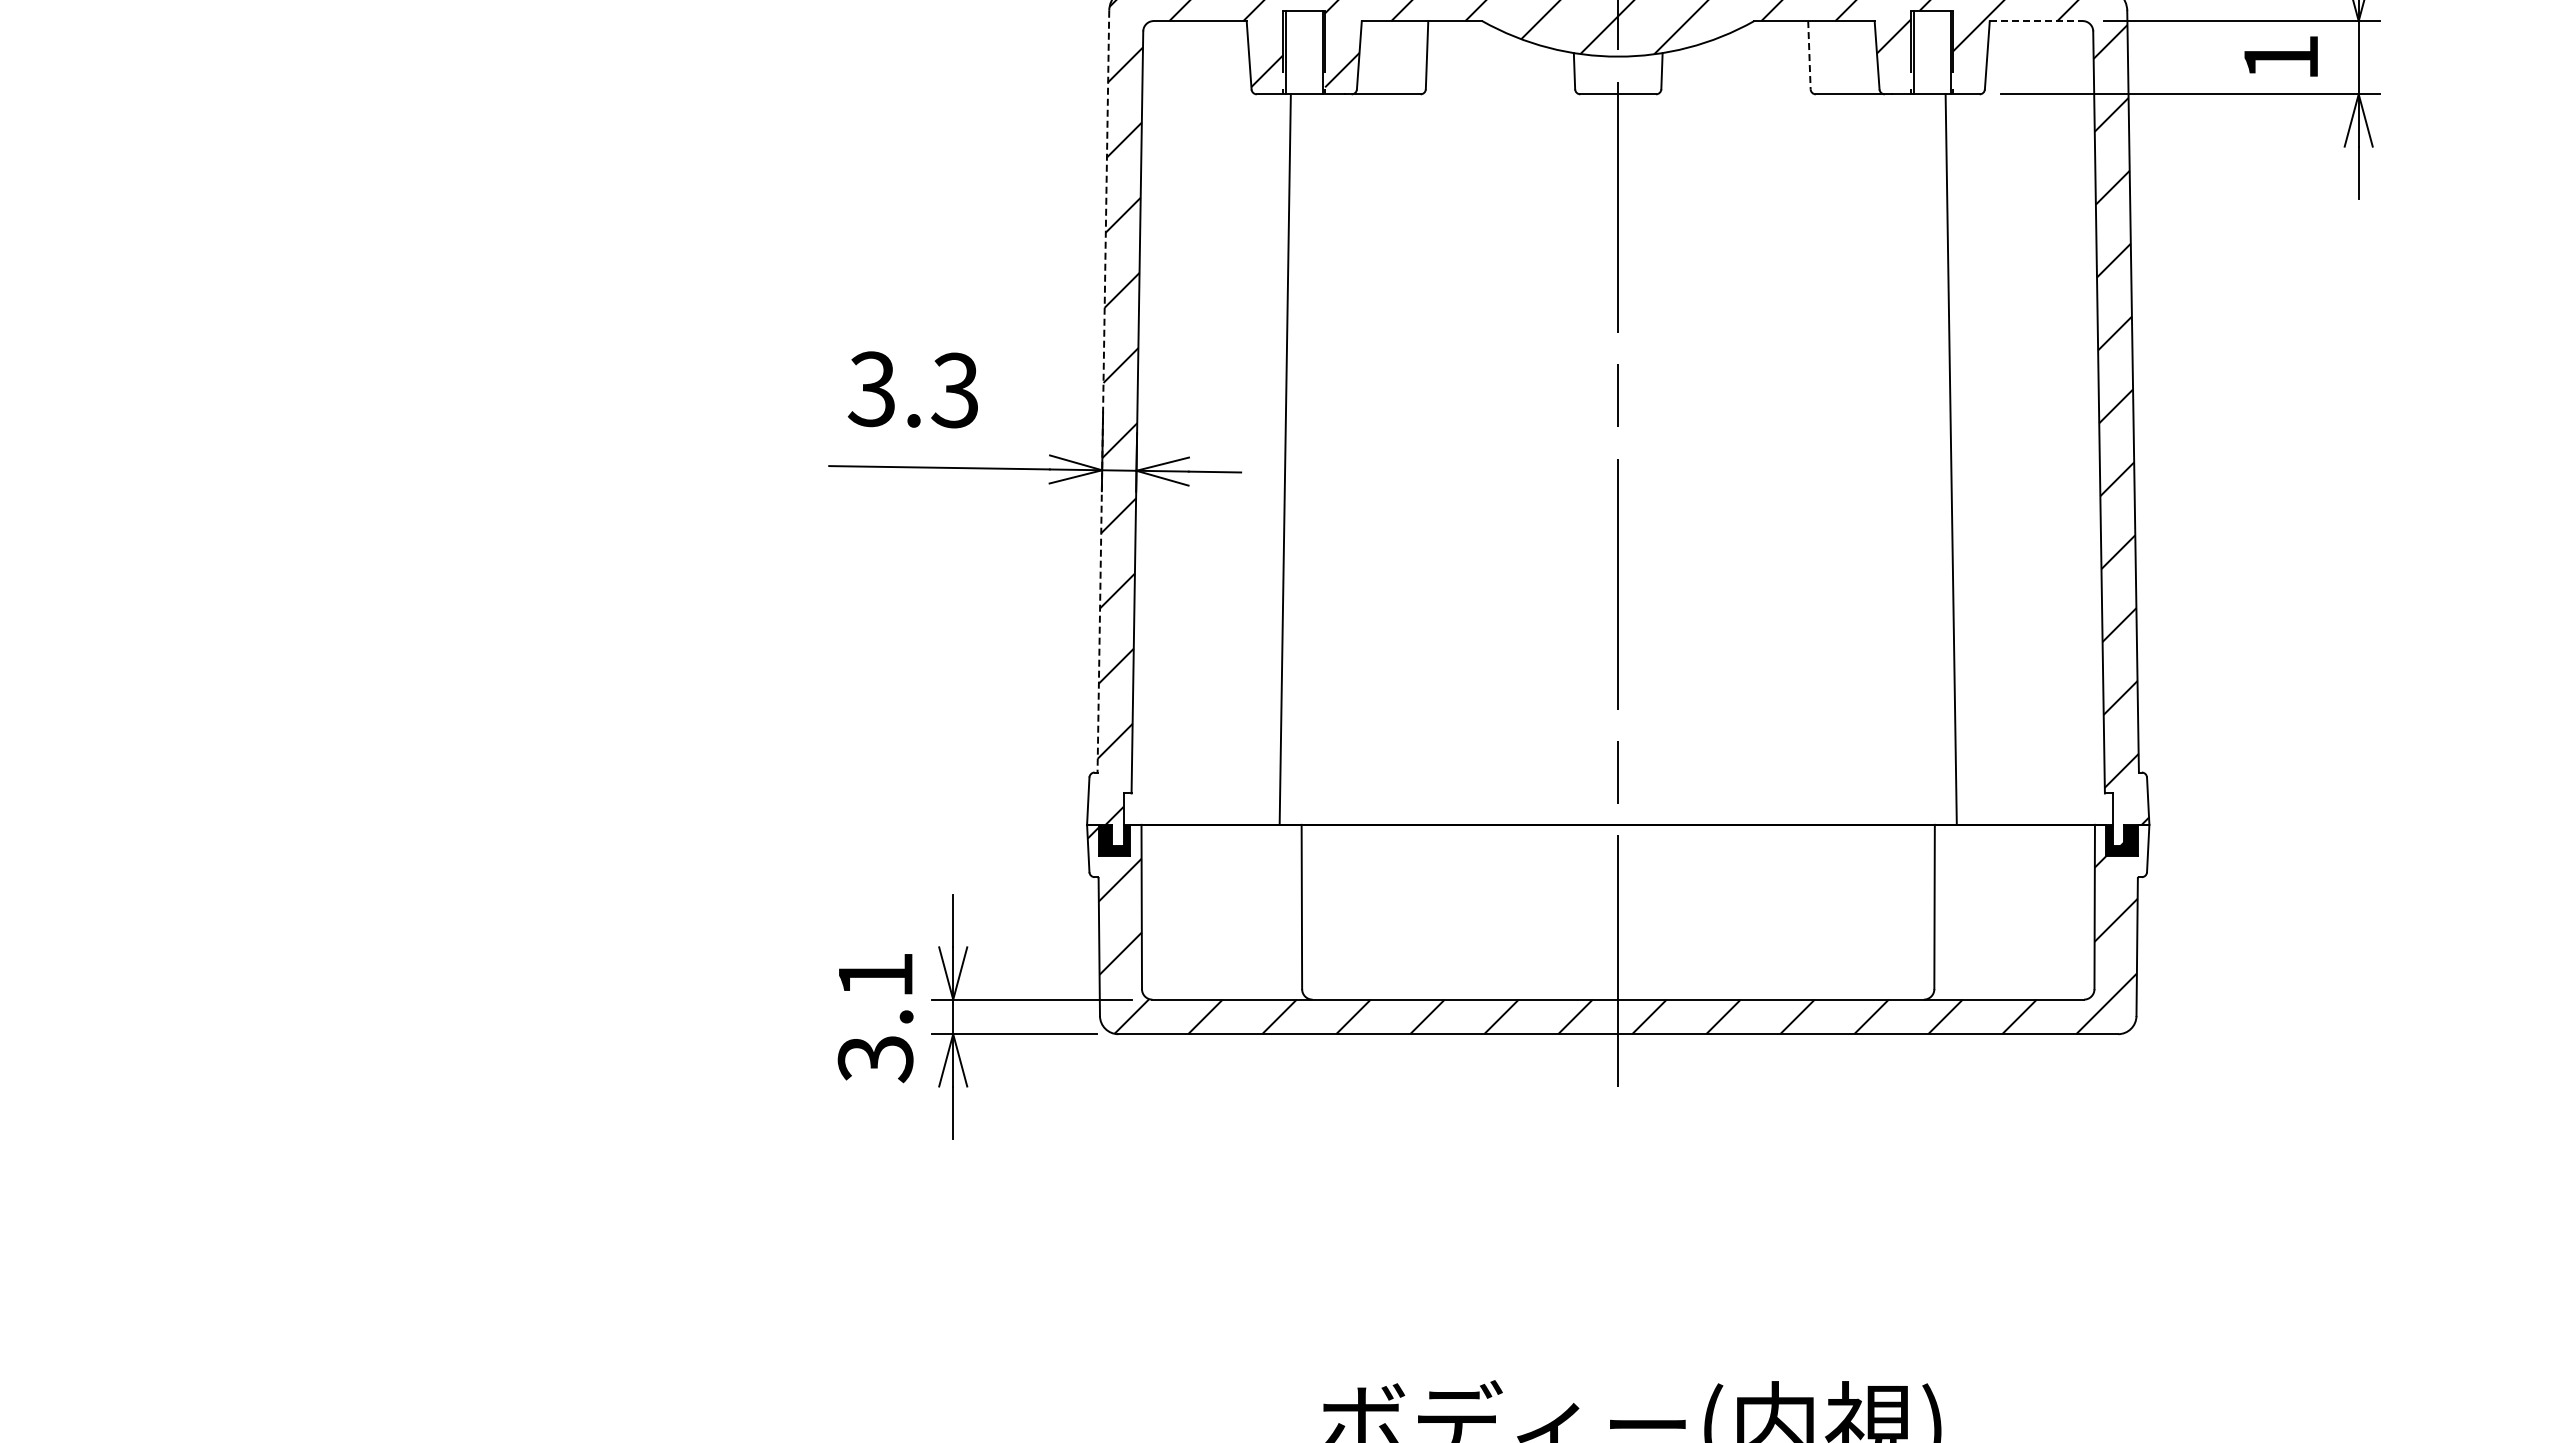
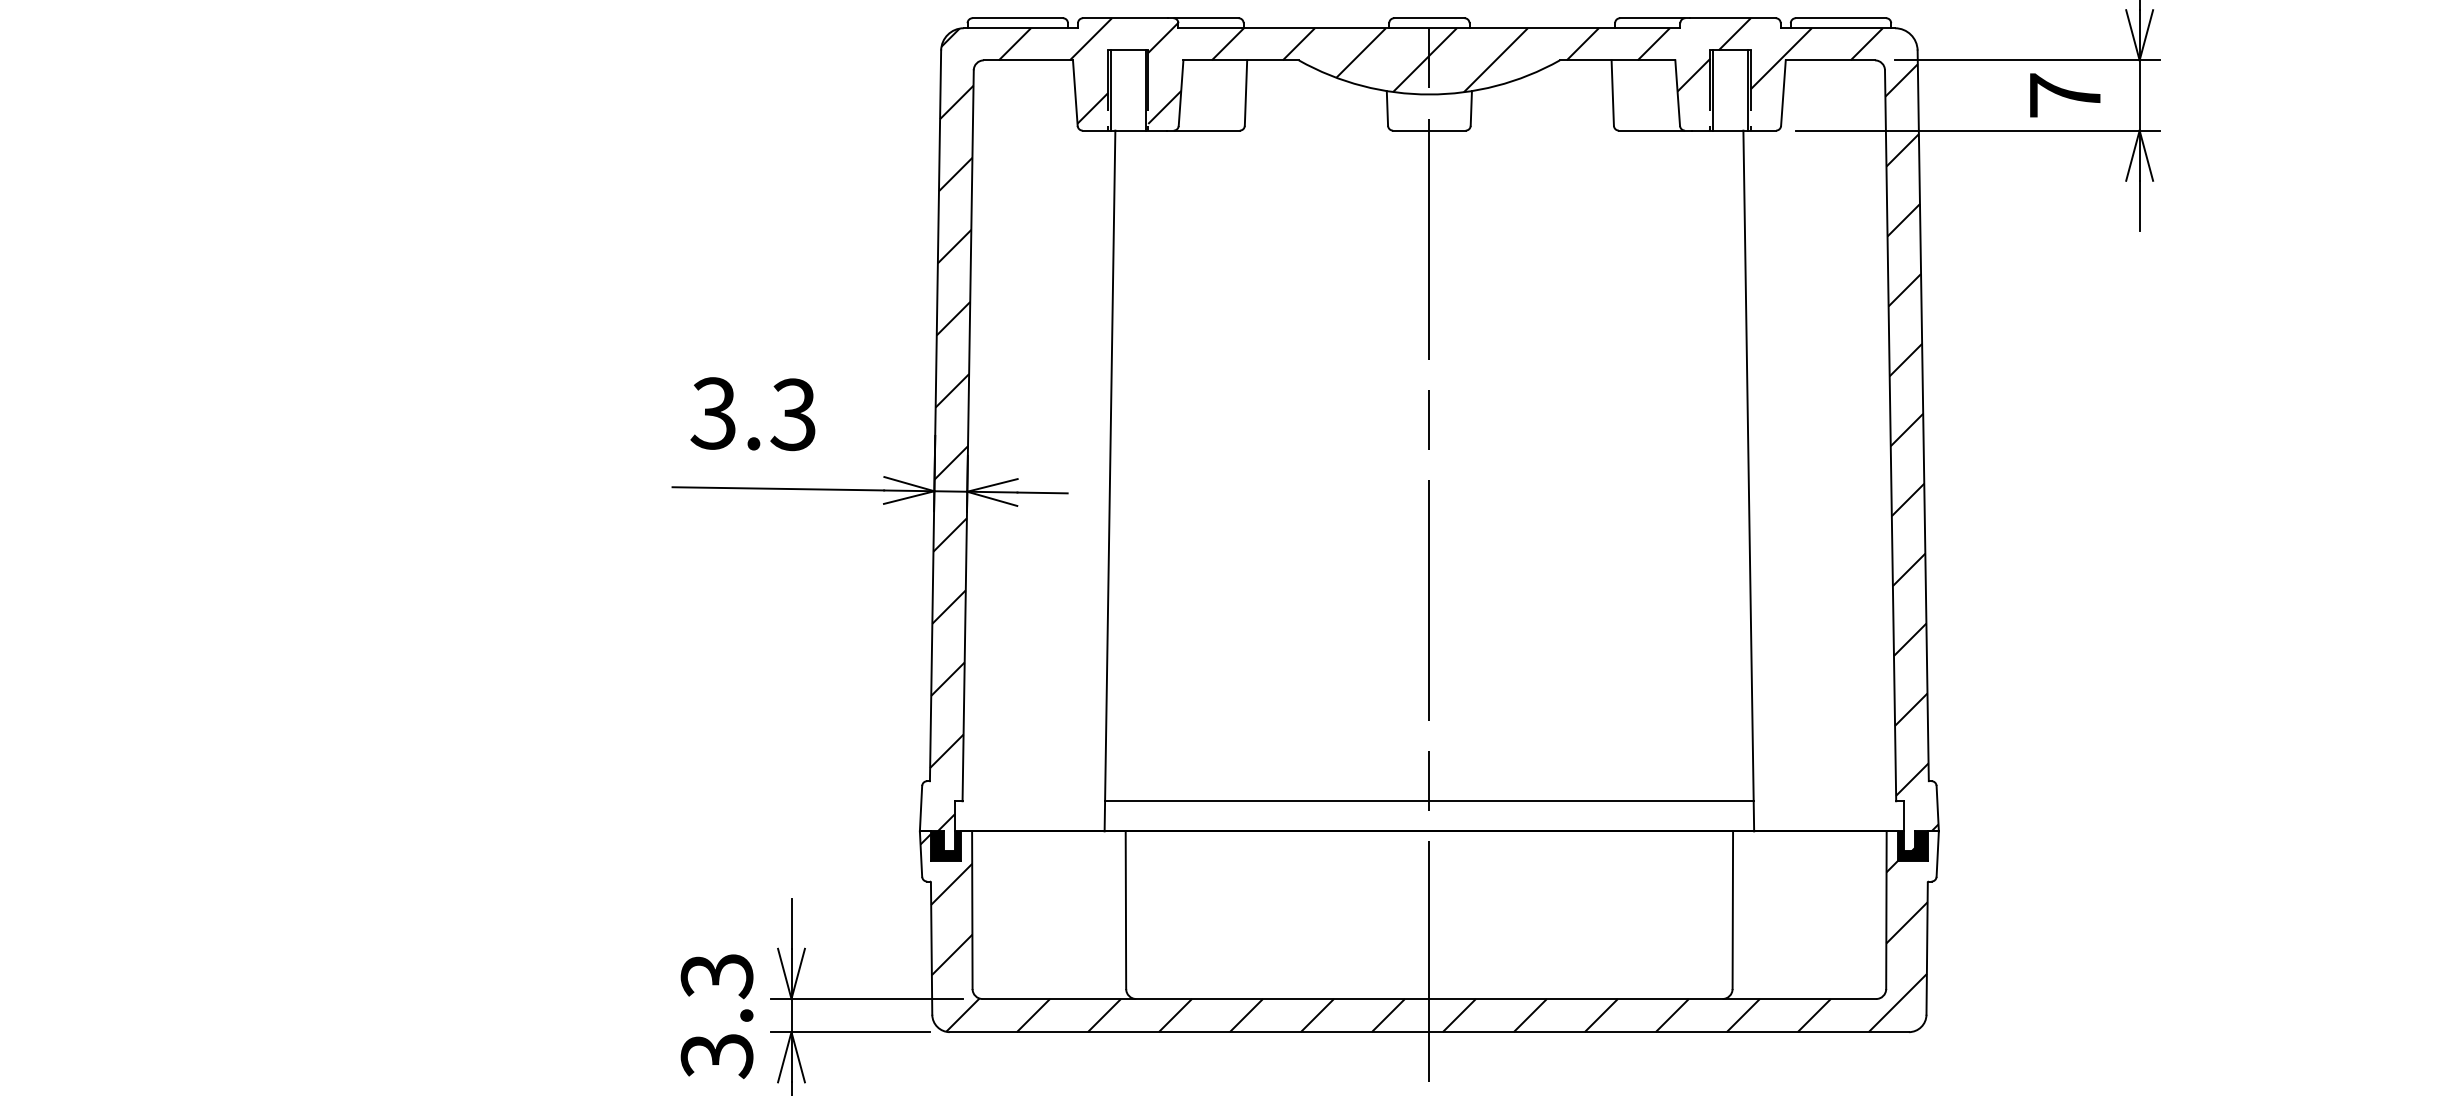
line: (2036, 21) -> (1830, 60), dashed -> solid
line: (1809, 55) -> (1612, 93), dashed -> solid
text: (2280, 57) -> (2064, 95), 1 -> 7
line: (1103, 391) -> (935, 415), dashed -> solid
line: (1618, 793) -> (1429, 801), added
text: (875, 976) -> (716, 976), 3.1 -> 3.3

